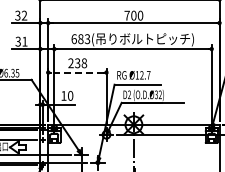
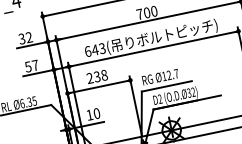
text: (80, 39) -> (94, 50), 683( -> 643(
text: (21, 41) -> (31, 66), 31 -> 57
line: (77, 72) -> (99, 86), dashed -> solid

